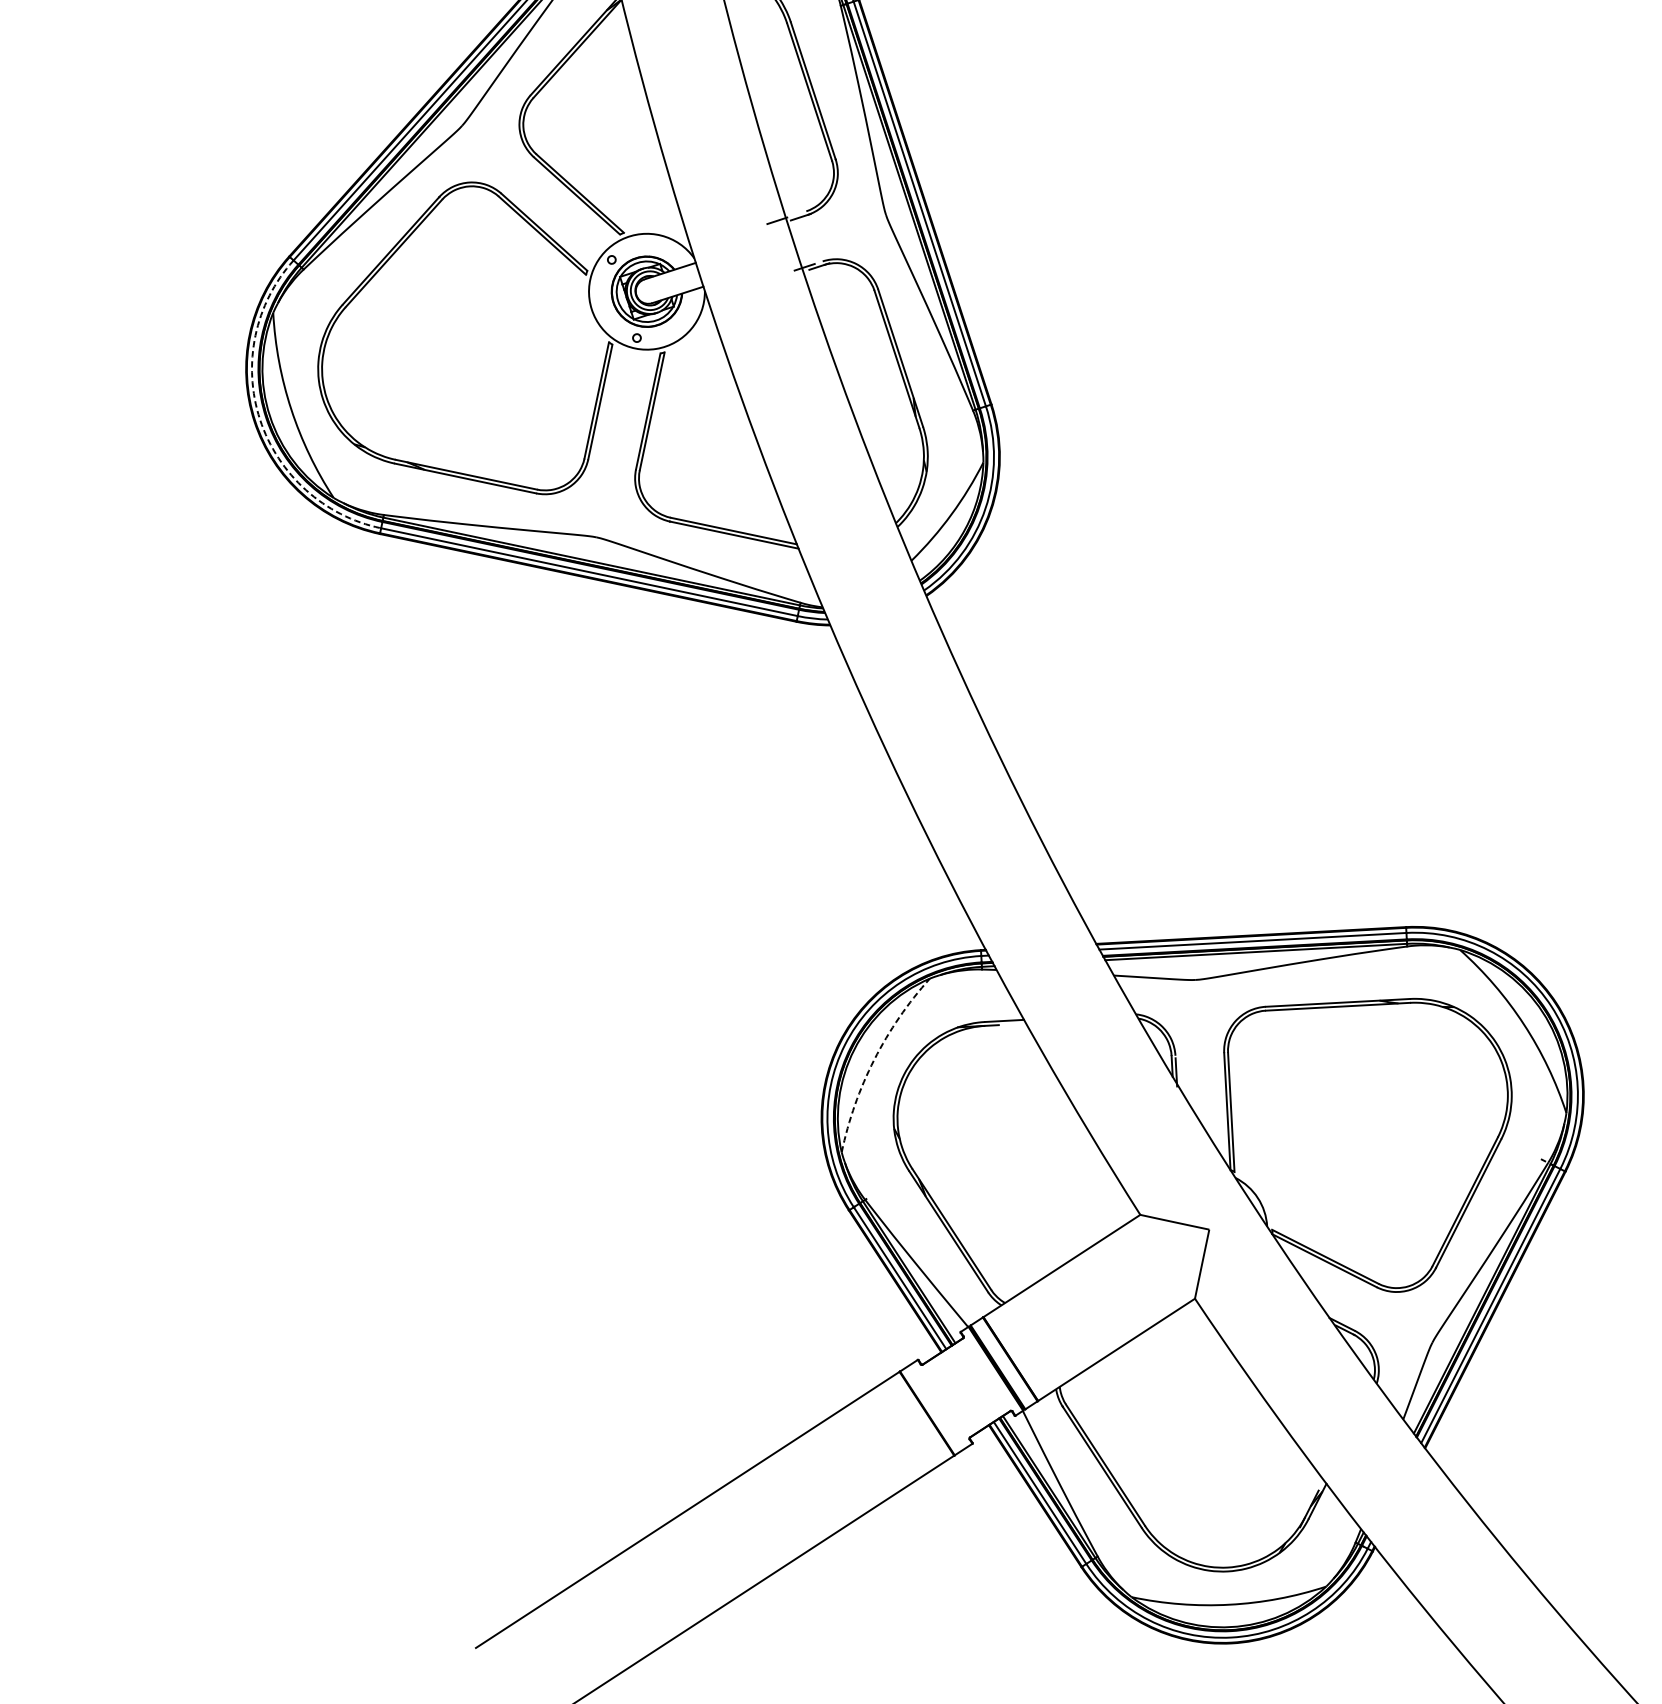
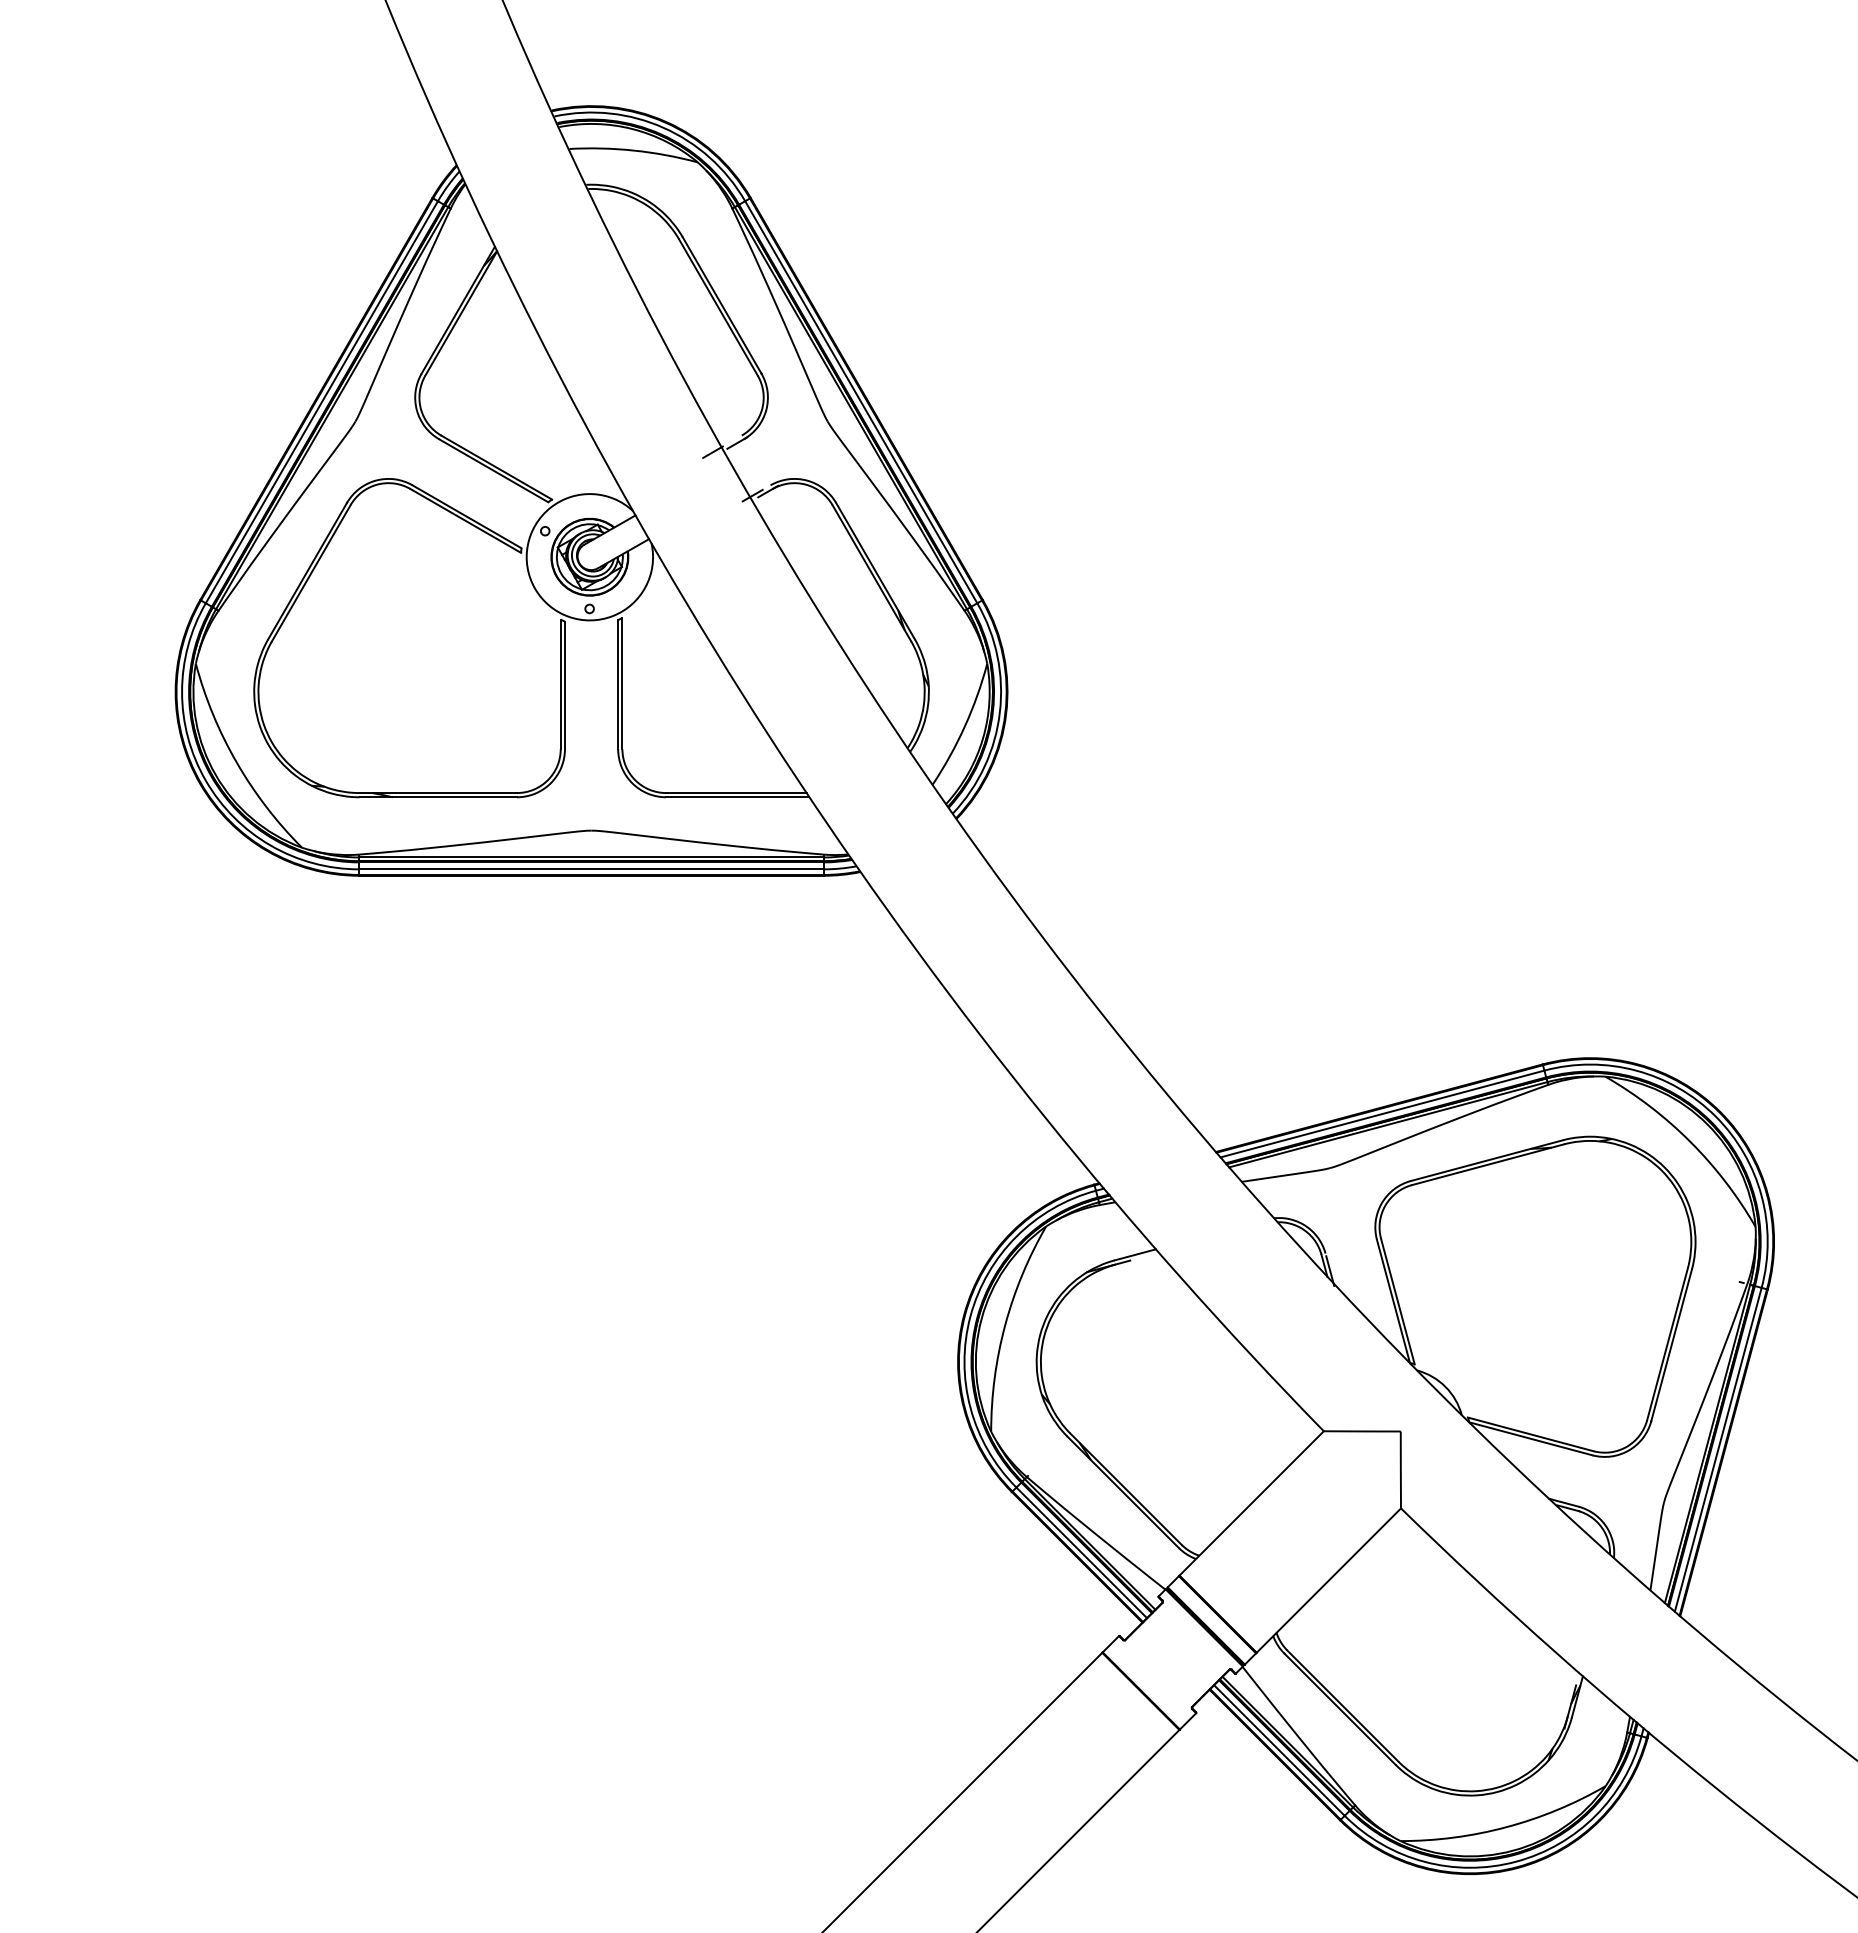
arc: (259, 419) -> (205, 780), dashed -> solid
arc: (874, 1059) -> (1005, 1325), dashed -> solid

